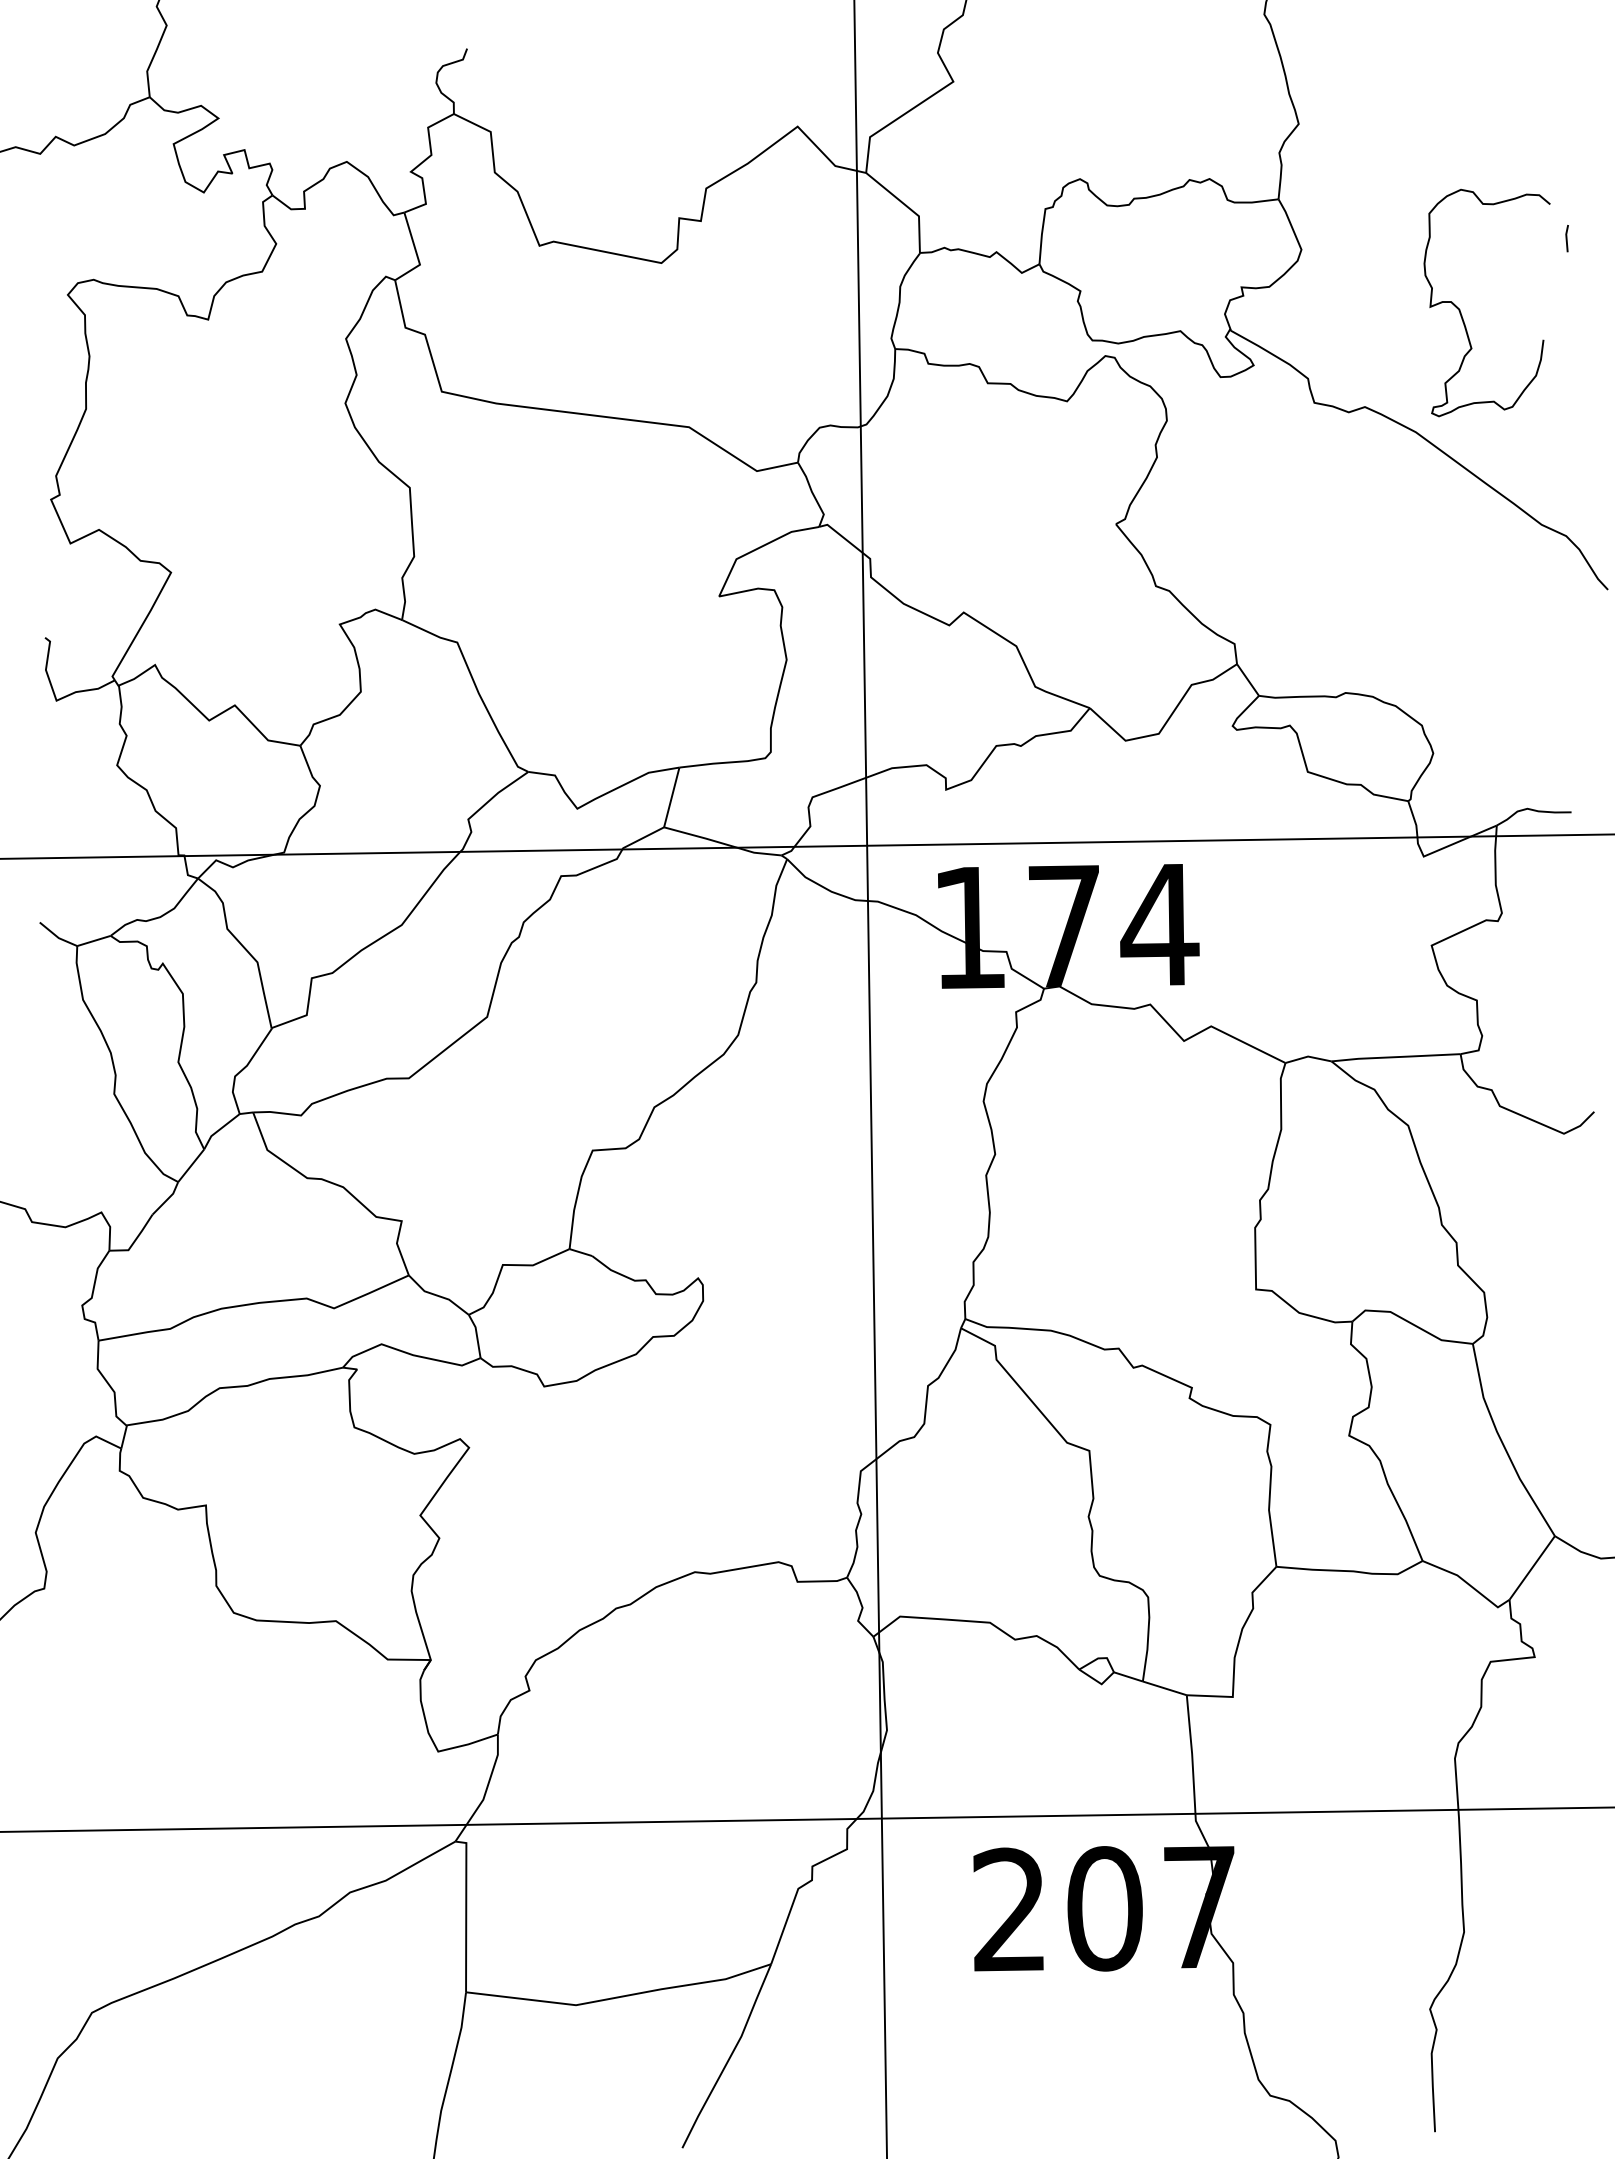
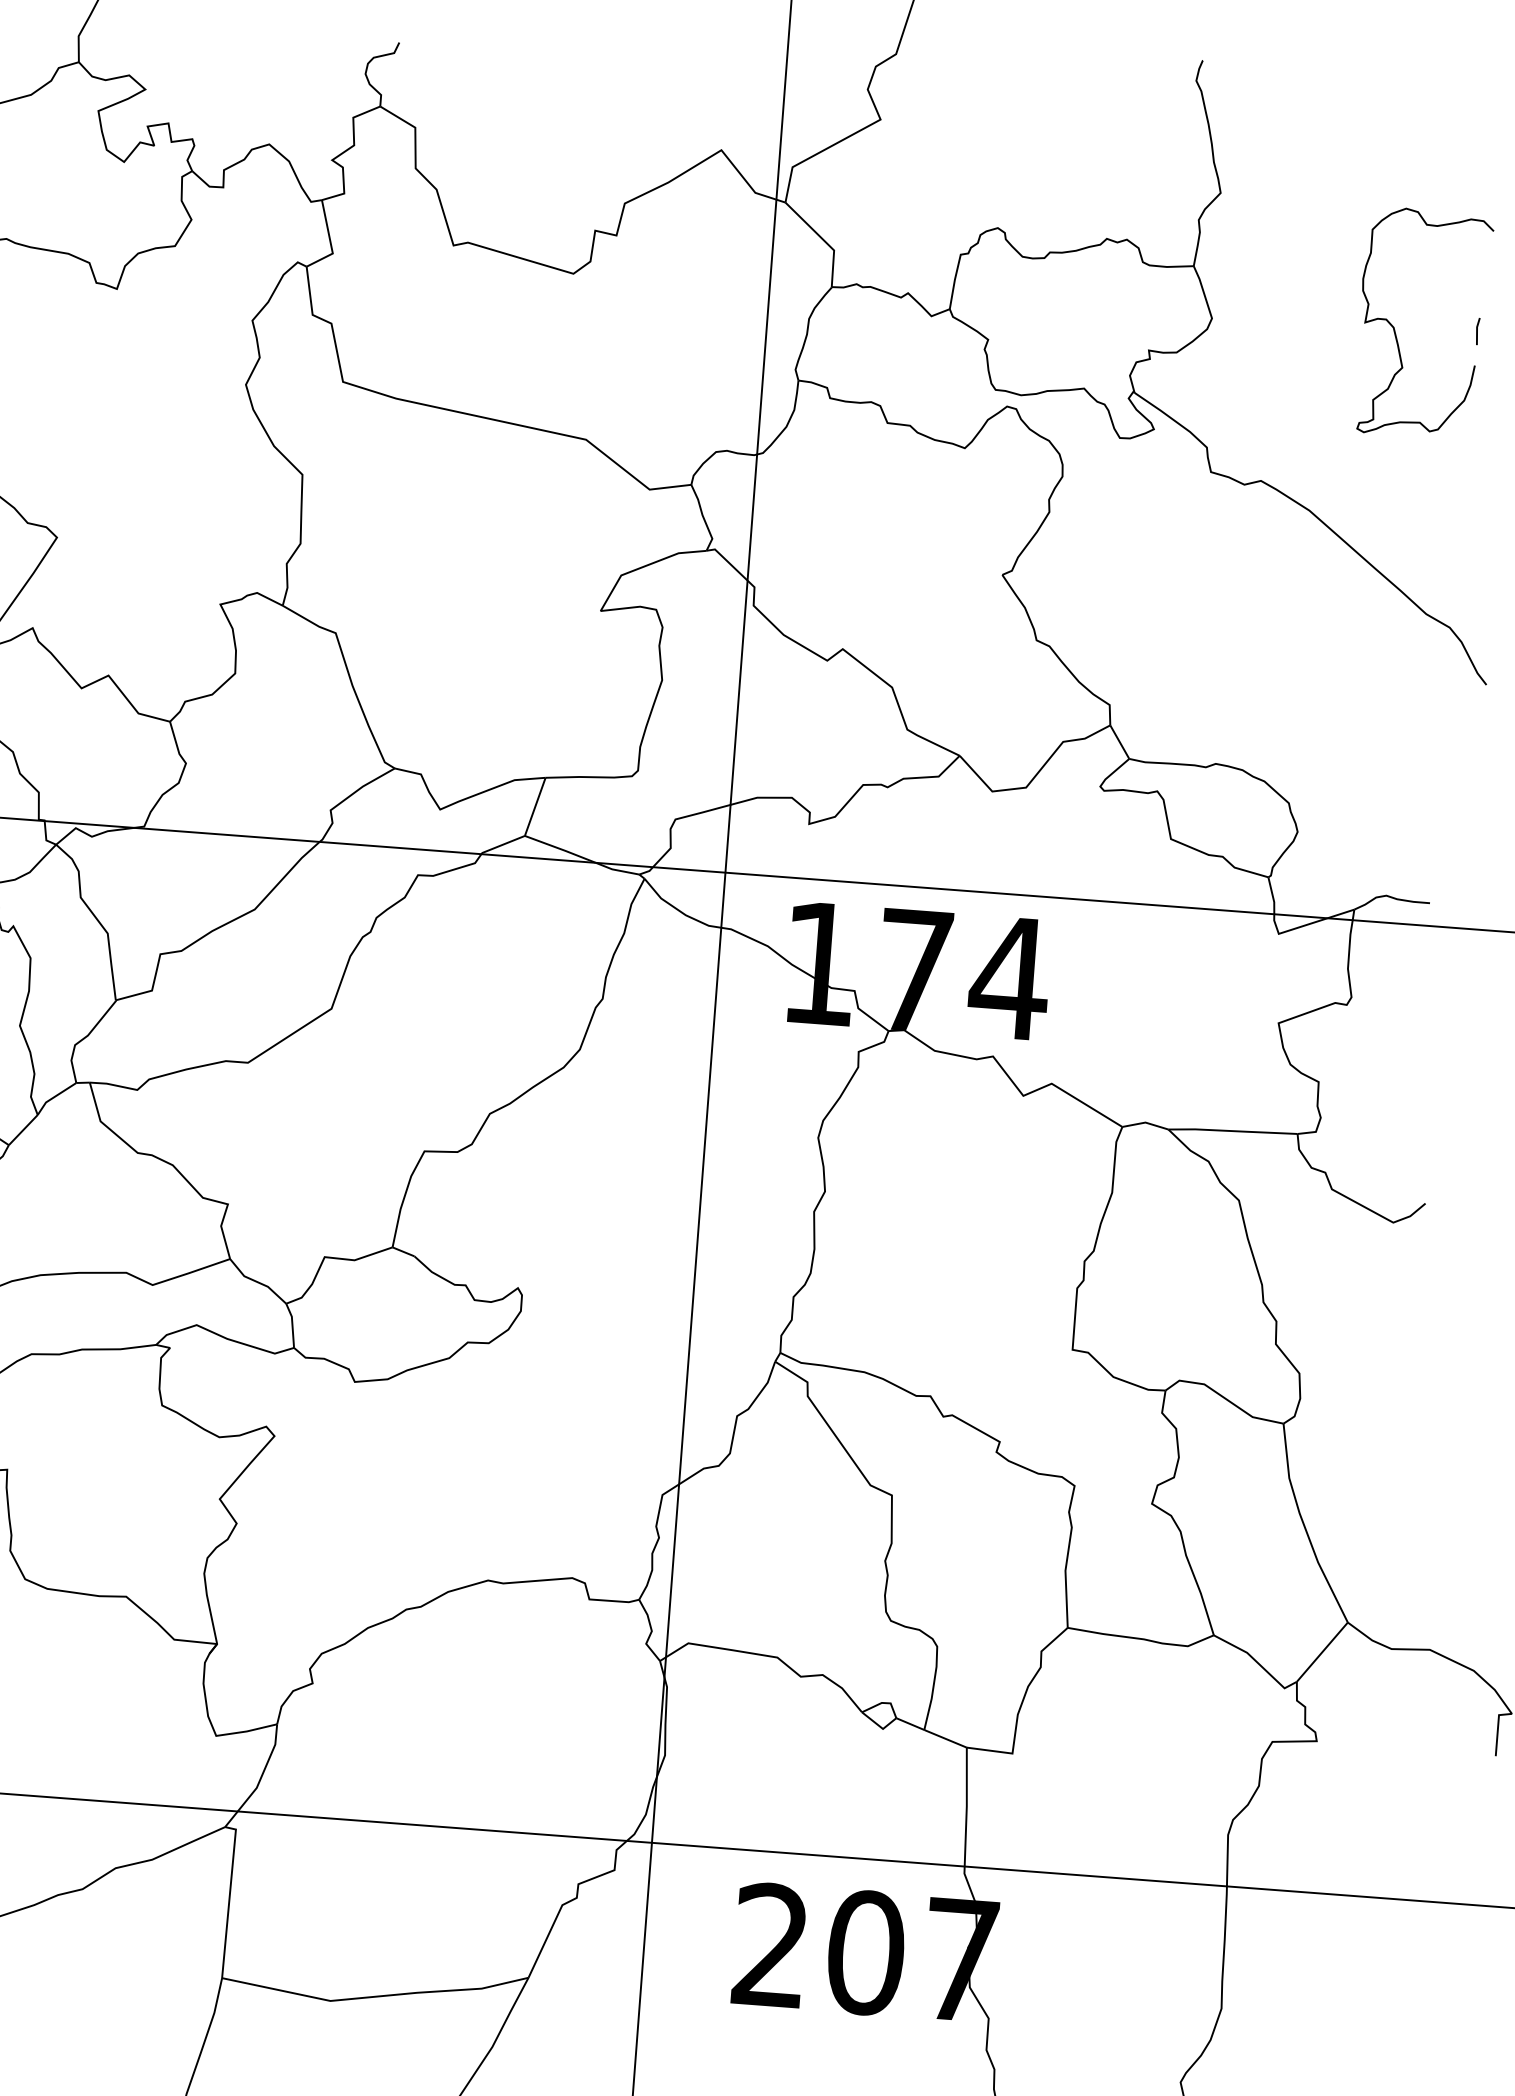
curve: (1460, 309) -> (1394, 327), moved

